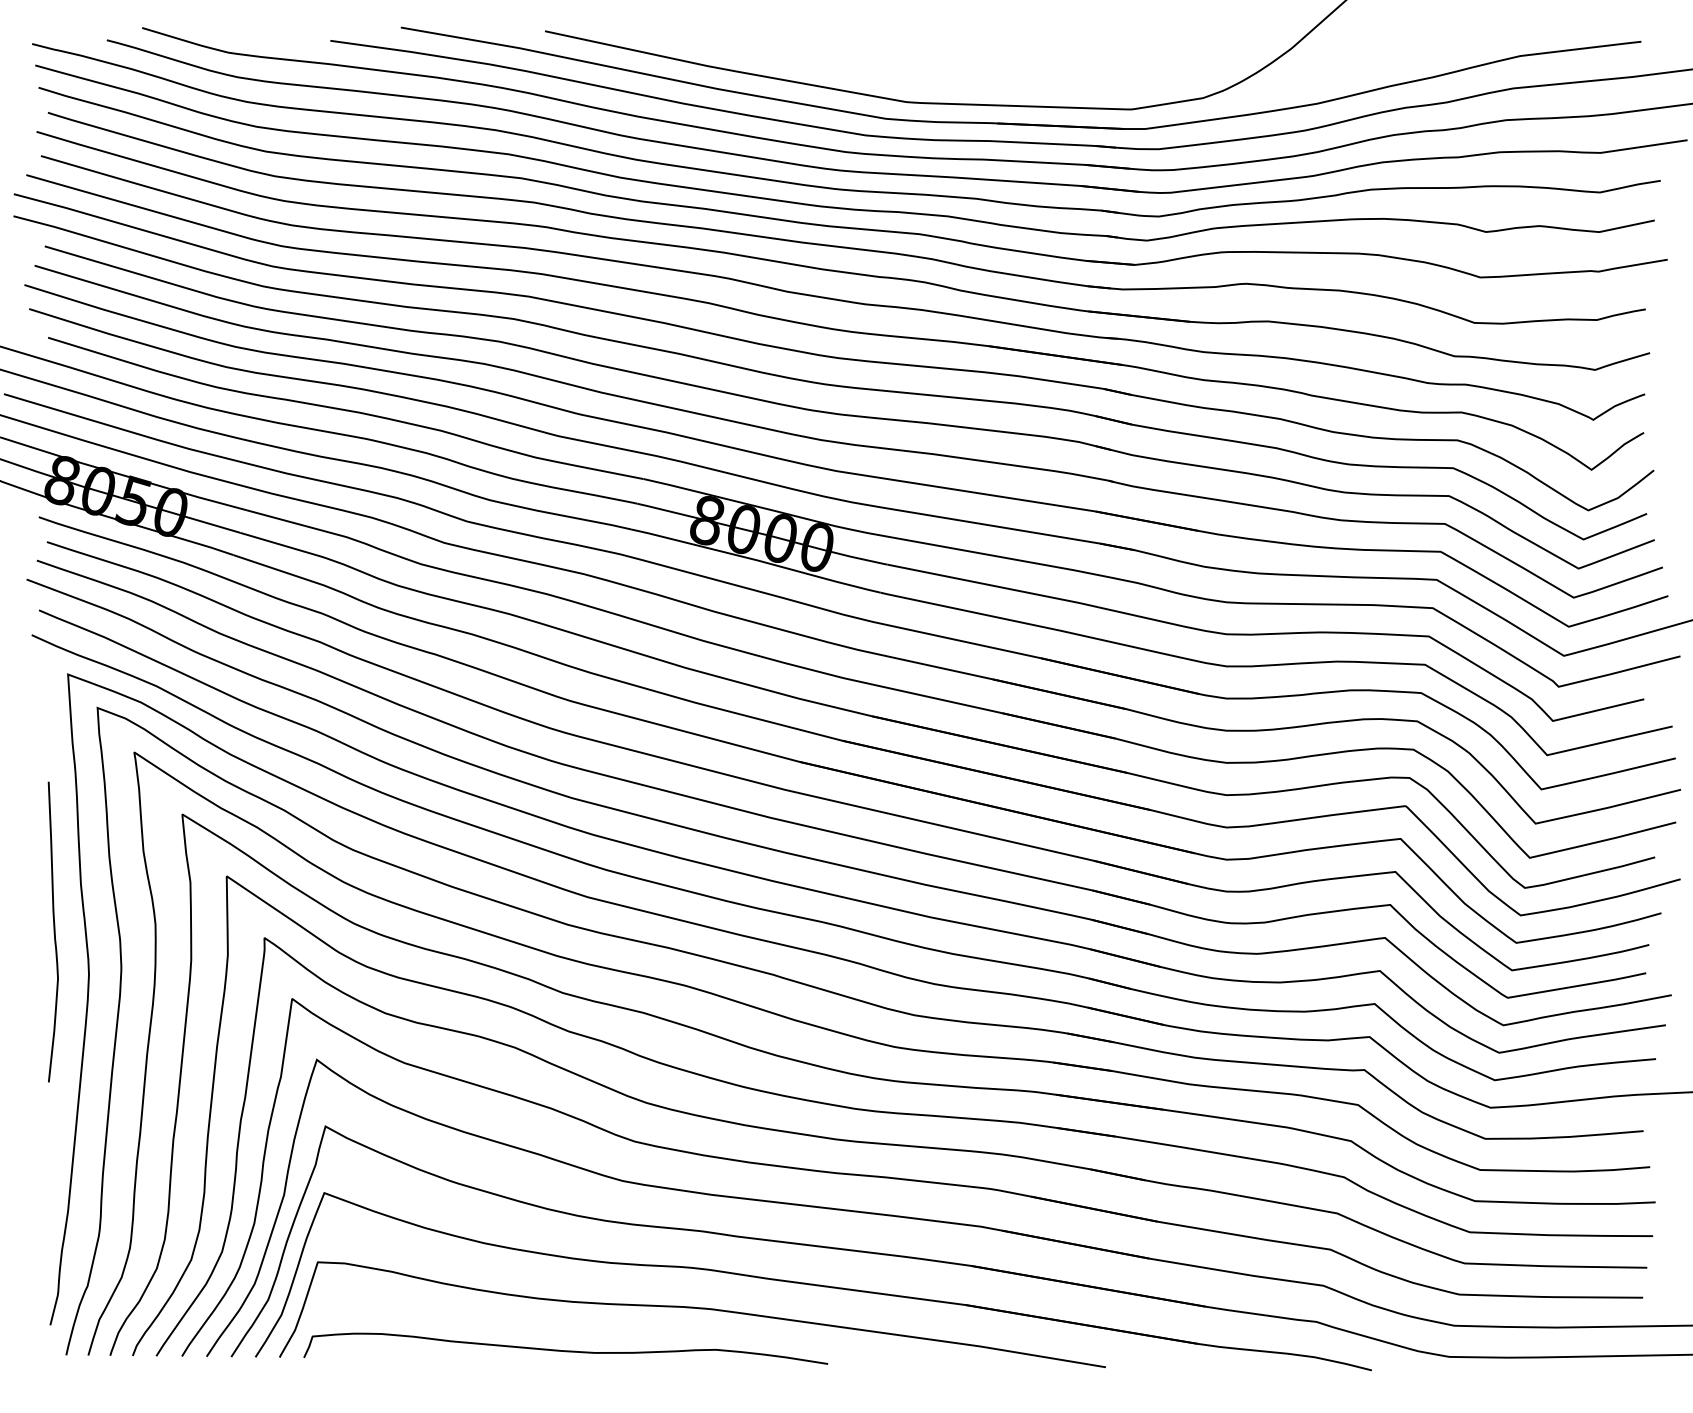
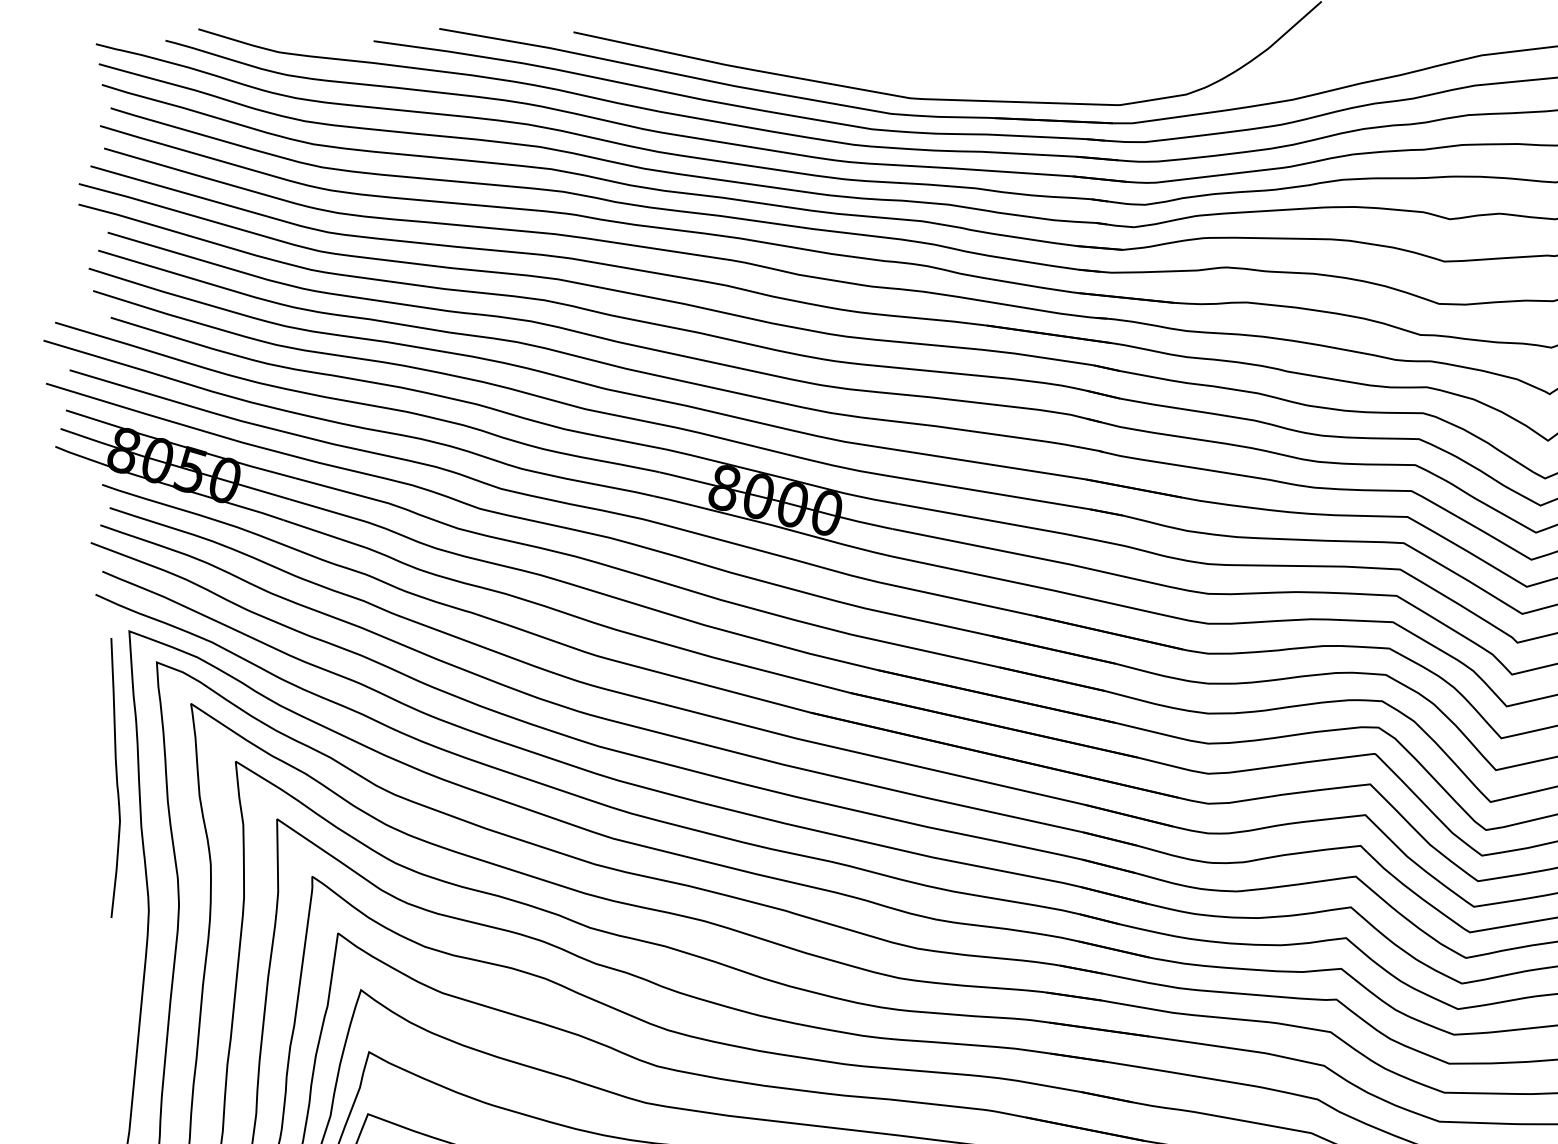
curve: (53, 931) -> (115, 777), moved

